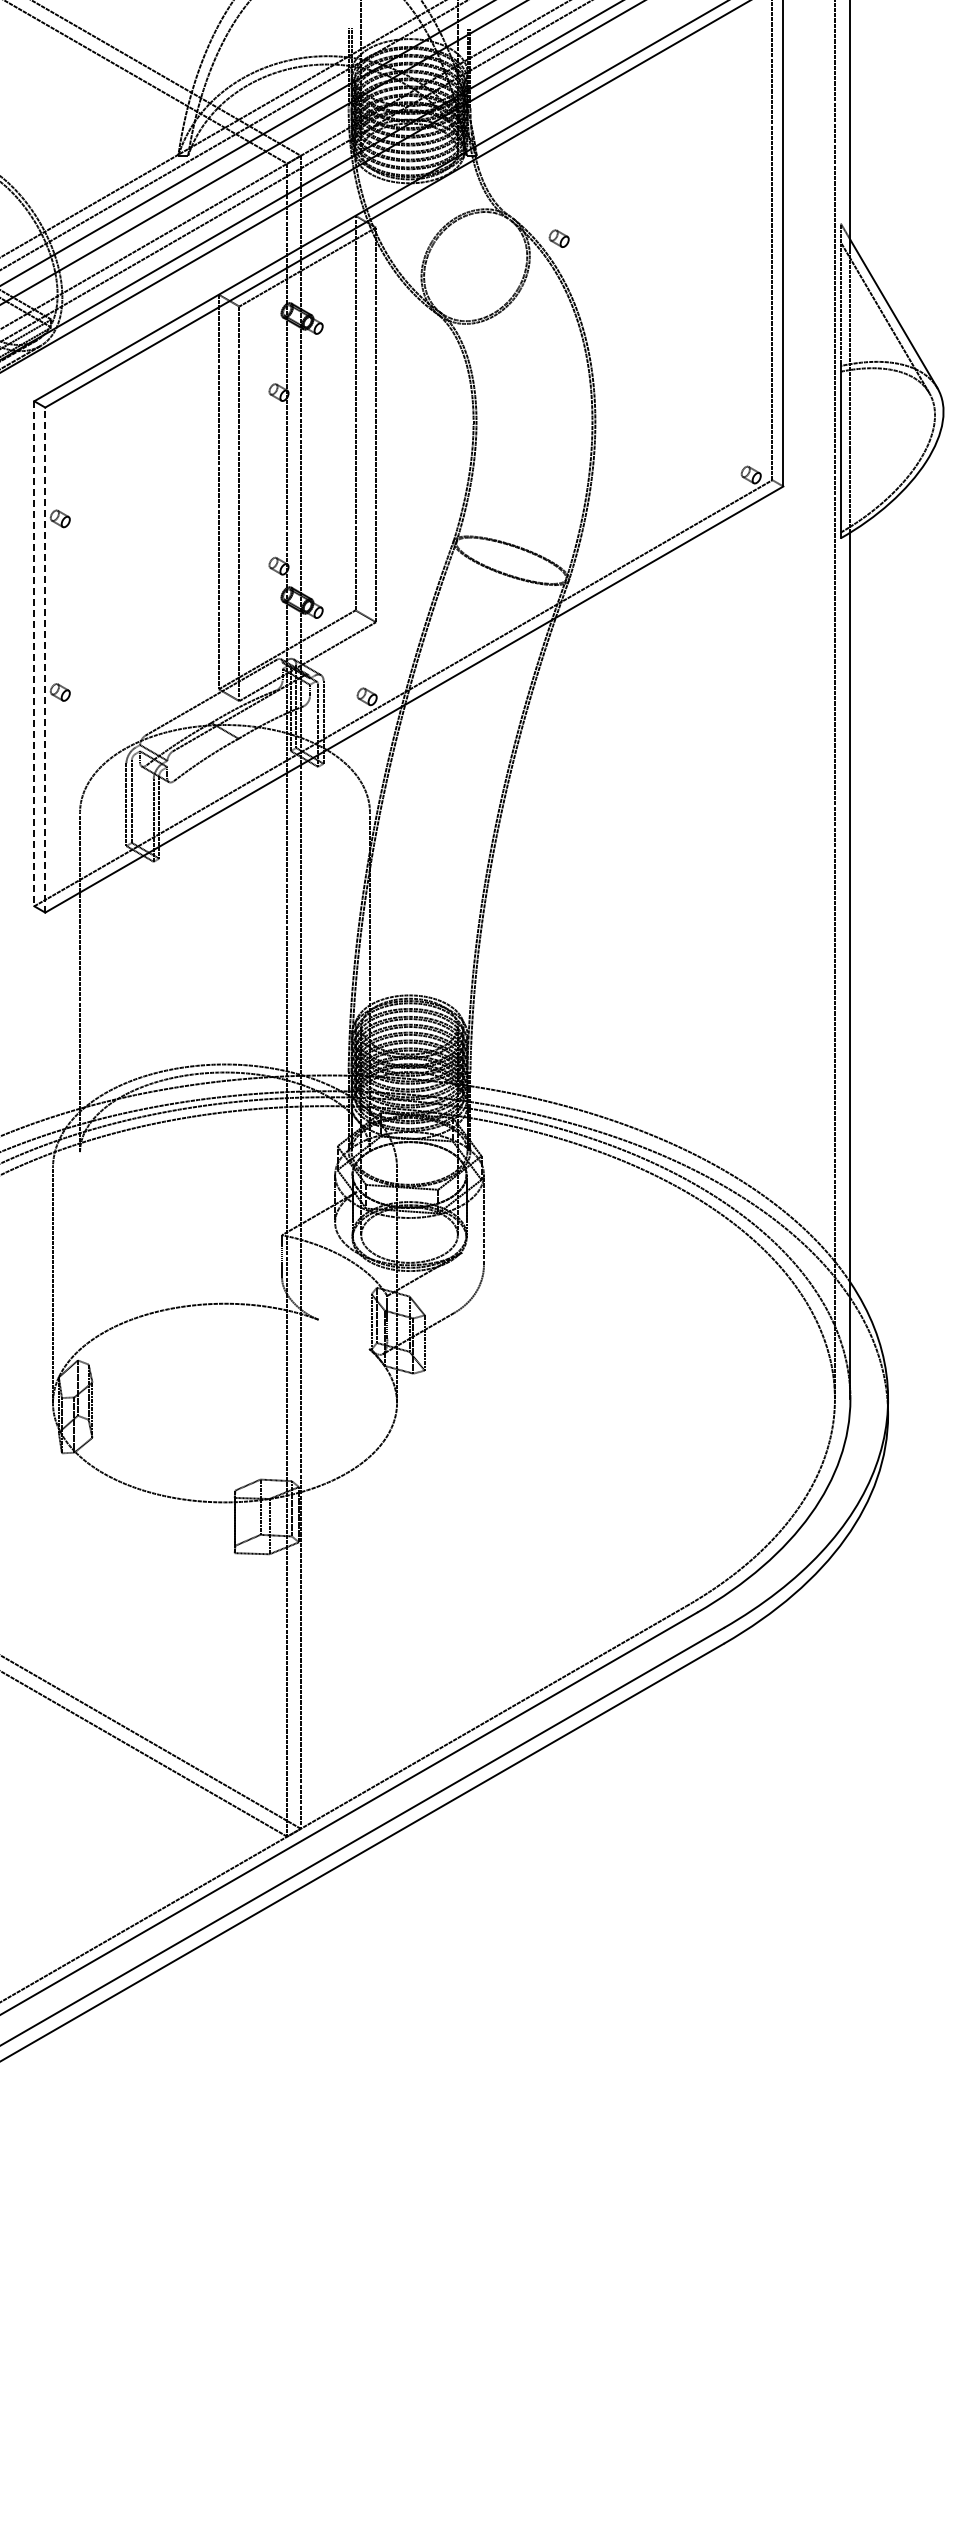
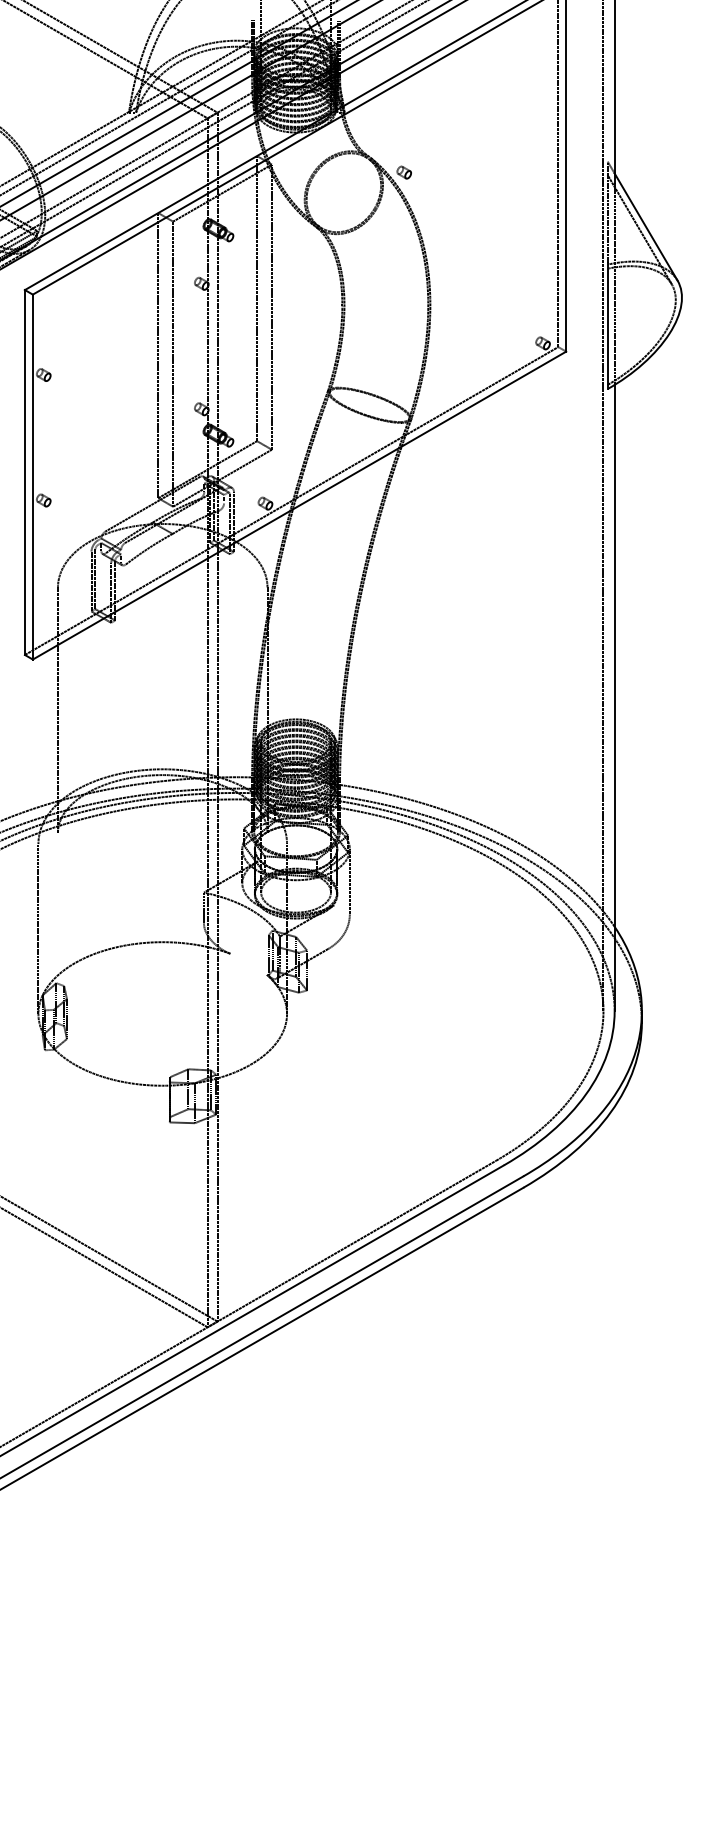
line: (34, 653) -> (25, 472), dashed -> solid
line: (45, 660) -> (33, 477), dashed -> solid

